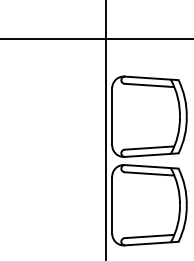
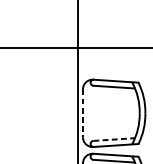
line: (112, 116) -> (83, 113), solid -> dashed
line: (149, 148) -> (114, 139), solid -> dashed

